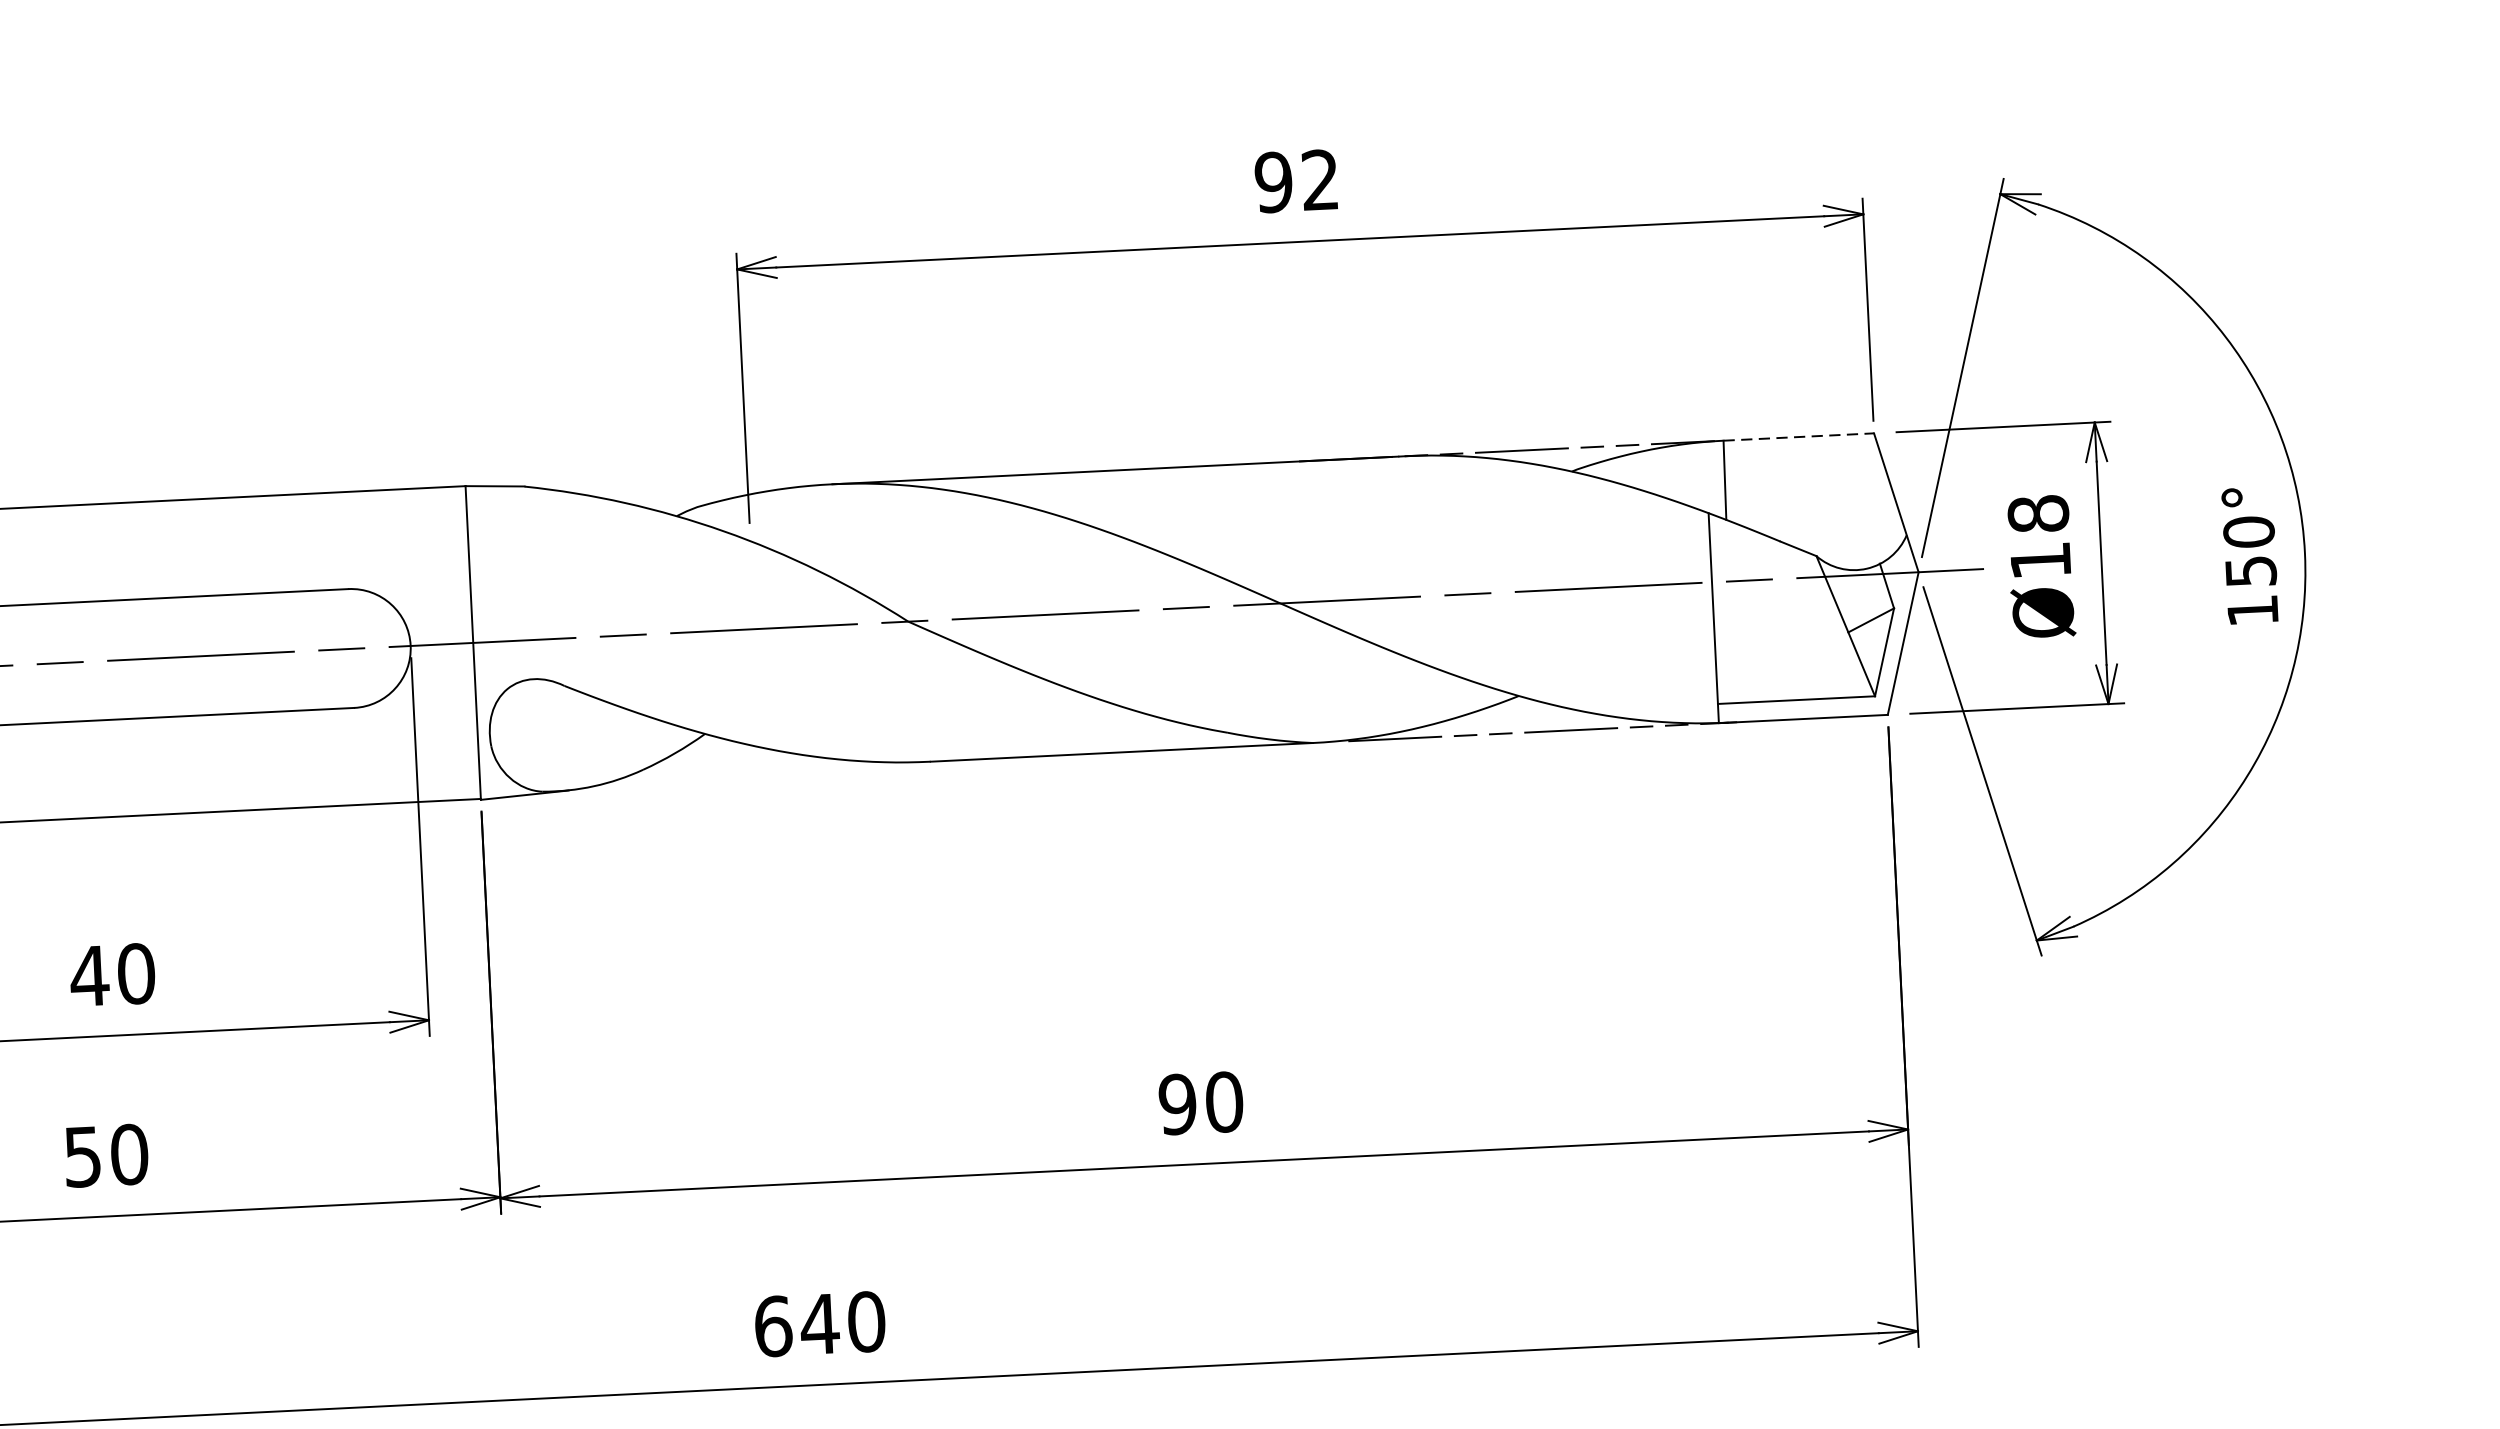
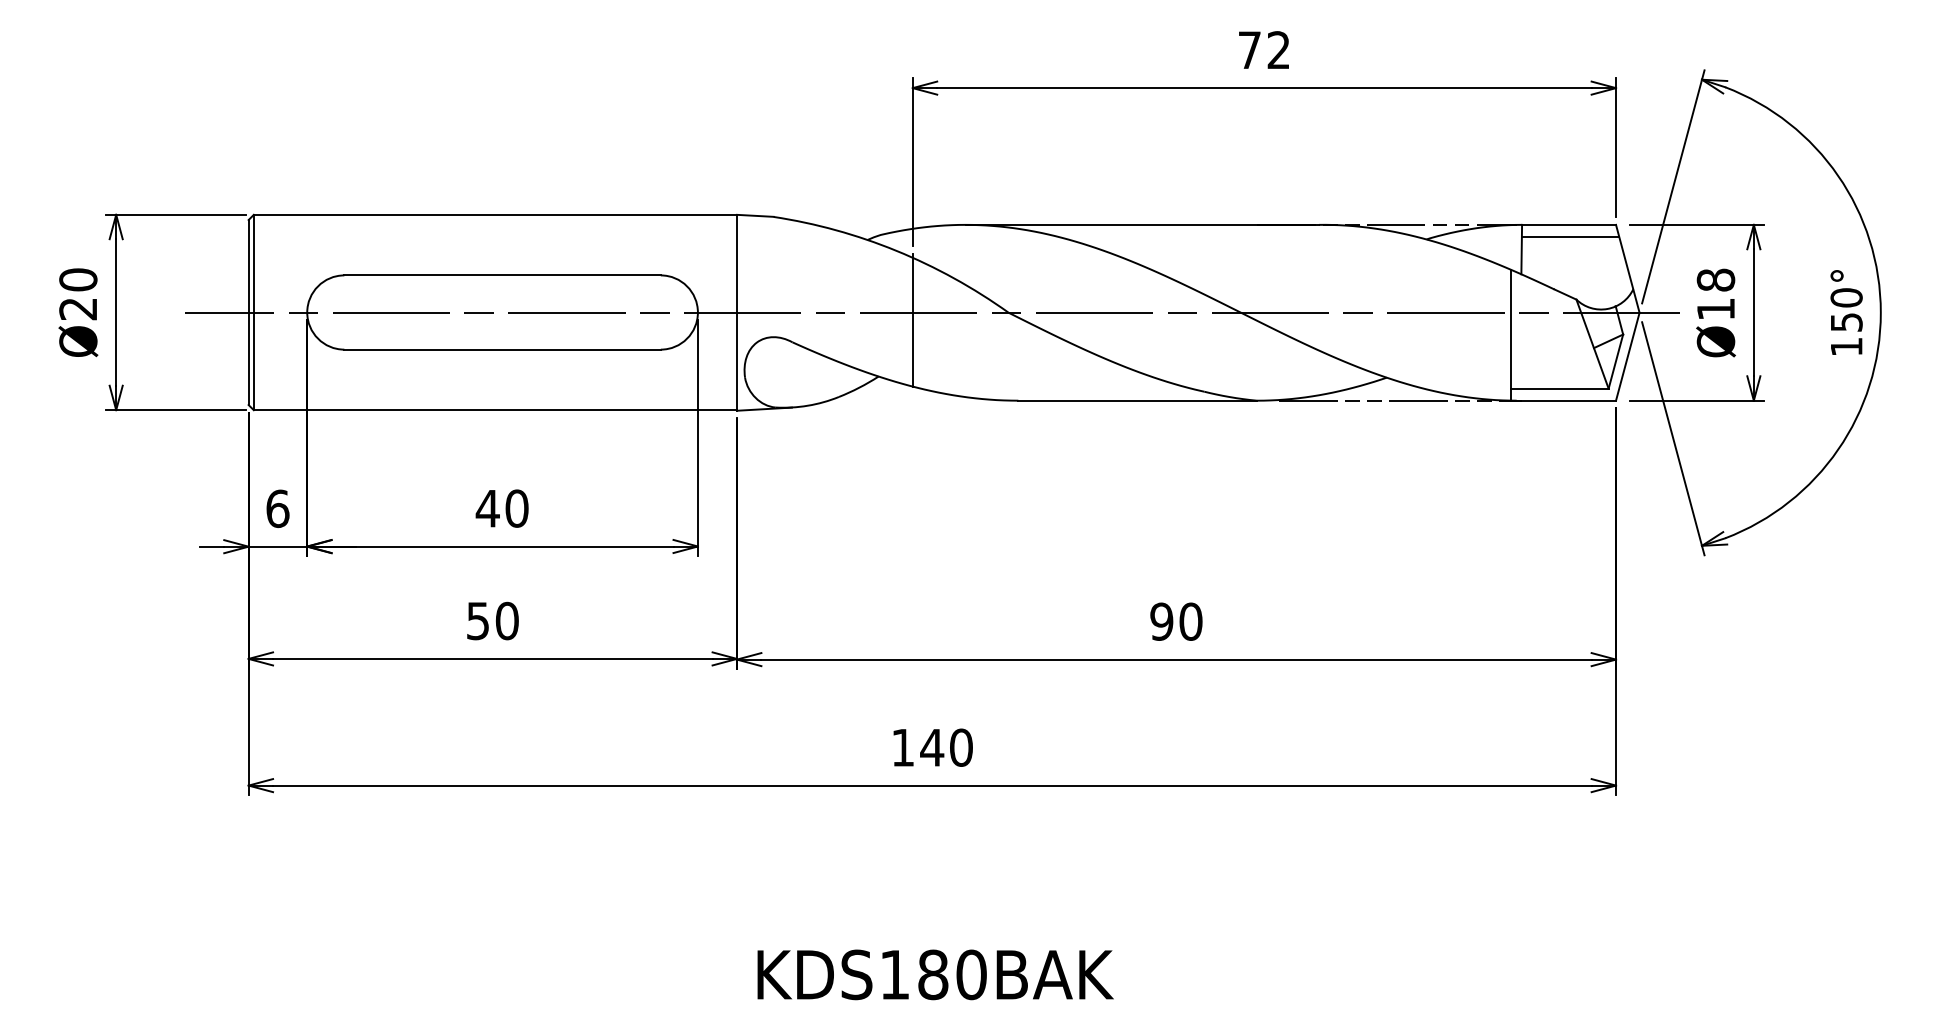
text: (1273, 182) -> (1249, 50), 92 -> 72
line: (1799, 436) -> (1569, 224), dashed -> solid
line: (1802, 455) -> (1570, 236), added
line: (754, 641) -> (912, 320), added
text: (772, 1326) -> (902, 747), 640 -> 140

